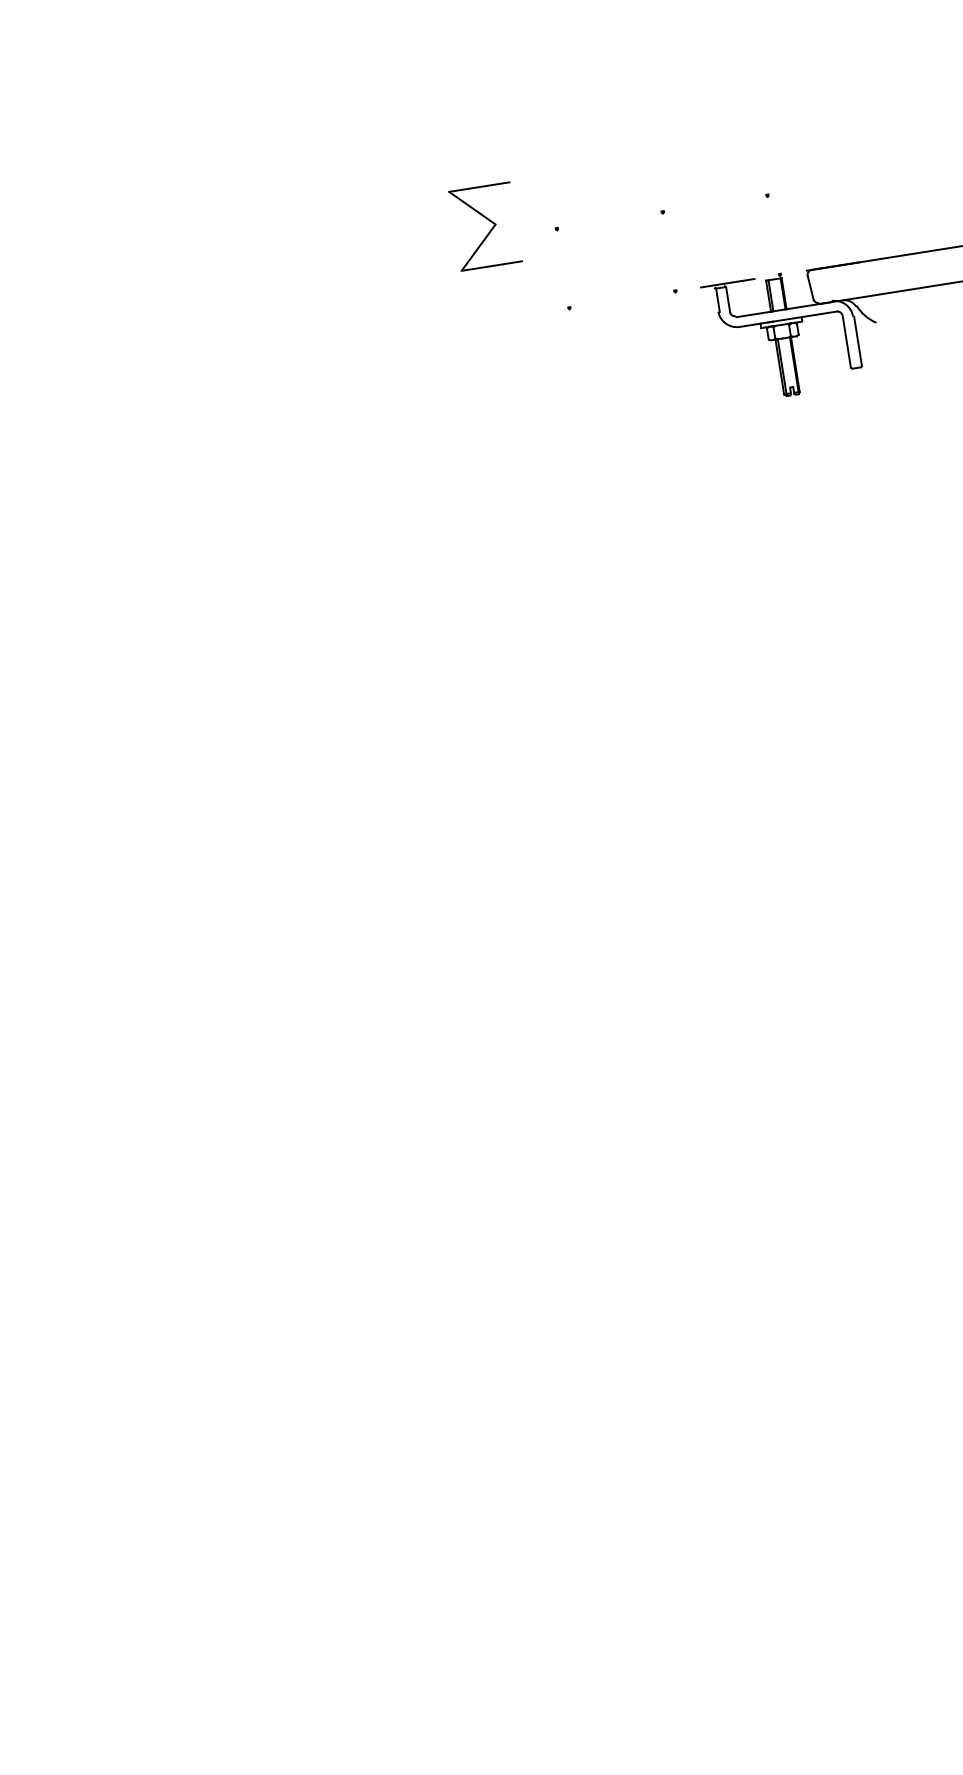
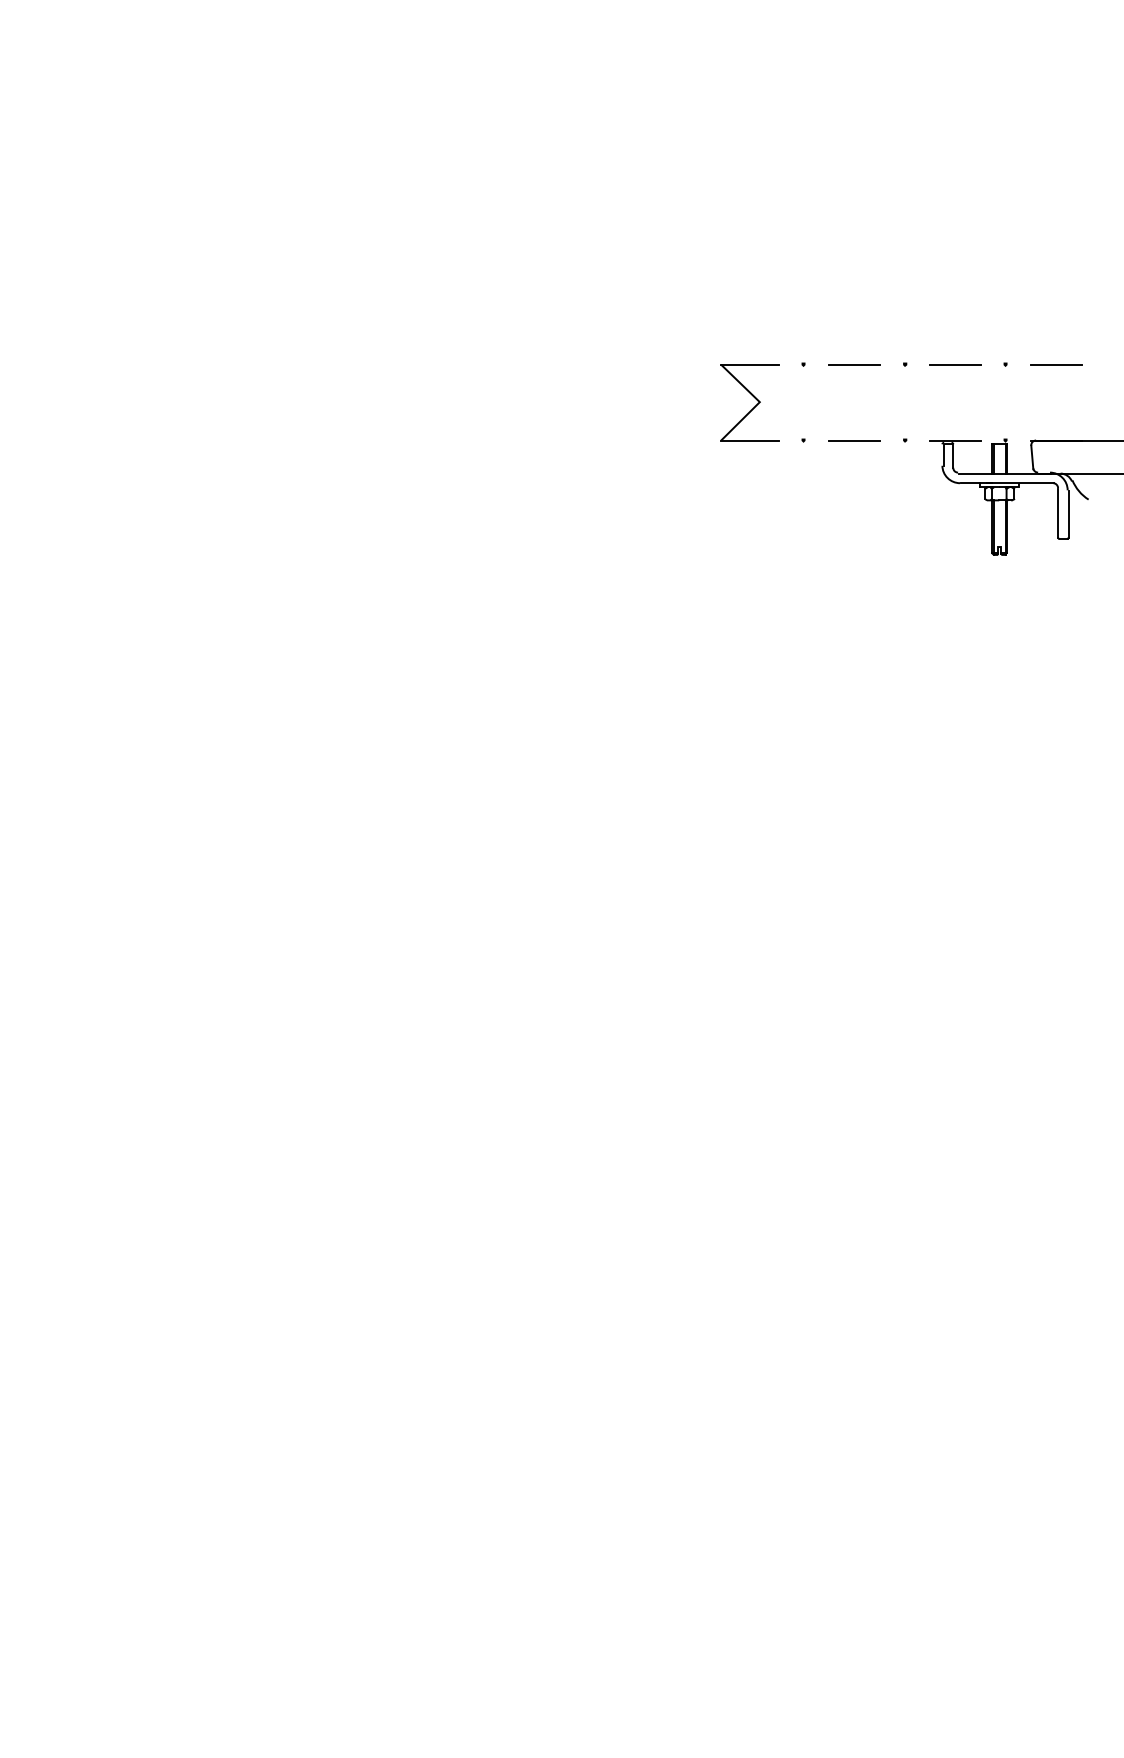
line: (820, 187) -> (1056, 364), added
line: (715, 203) -> (955, 364), added
part: (488, 220) -> (753, 397), moved
line: (610, 220) -> (854, 364), added
line: (622, 299) -> (854, 440), added

